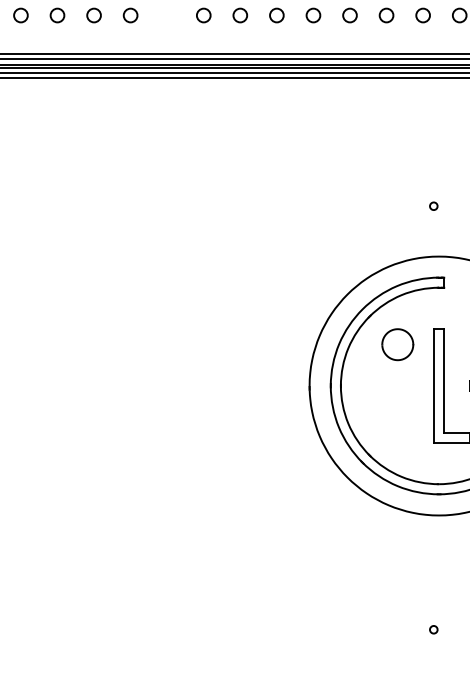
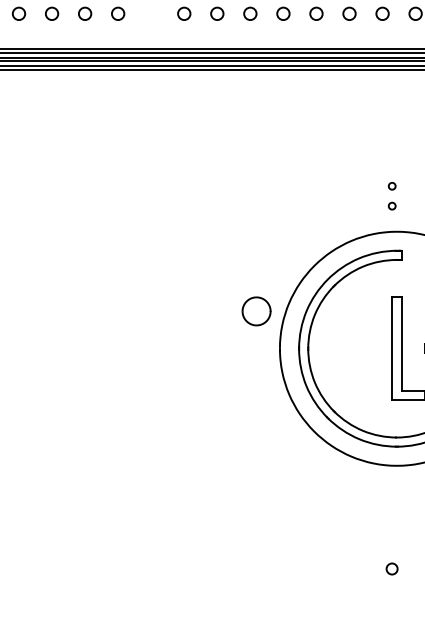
circle: (433, 227) -> (391, 205), added
part: (397, 344) -> (256, 311), moved
circle: (433, 629) -> (391, 568), size x1.6

